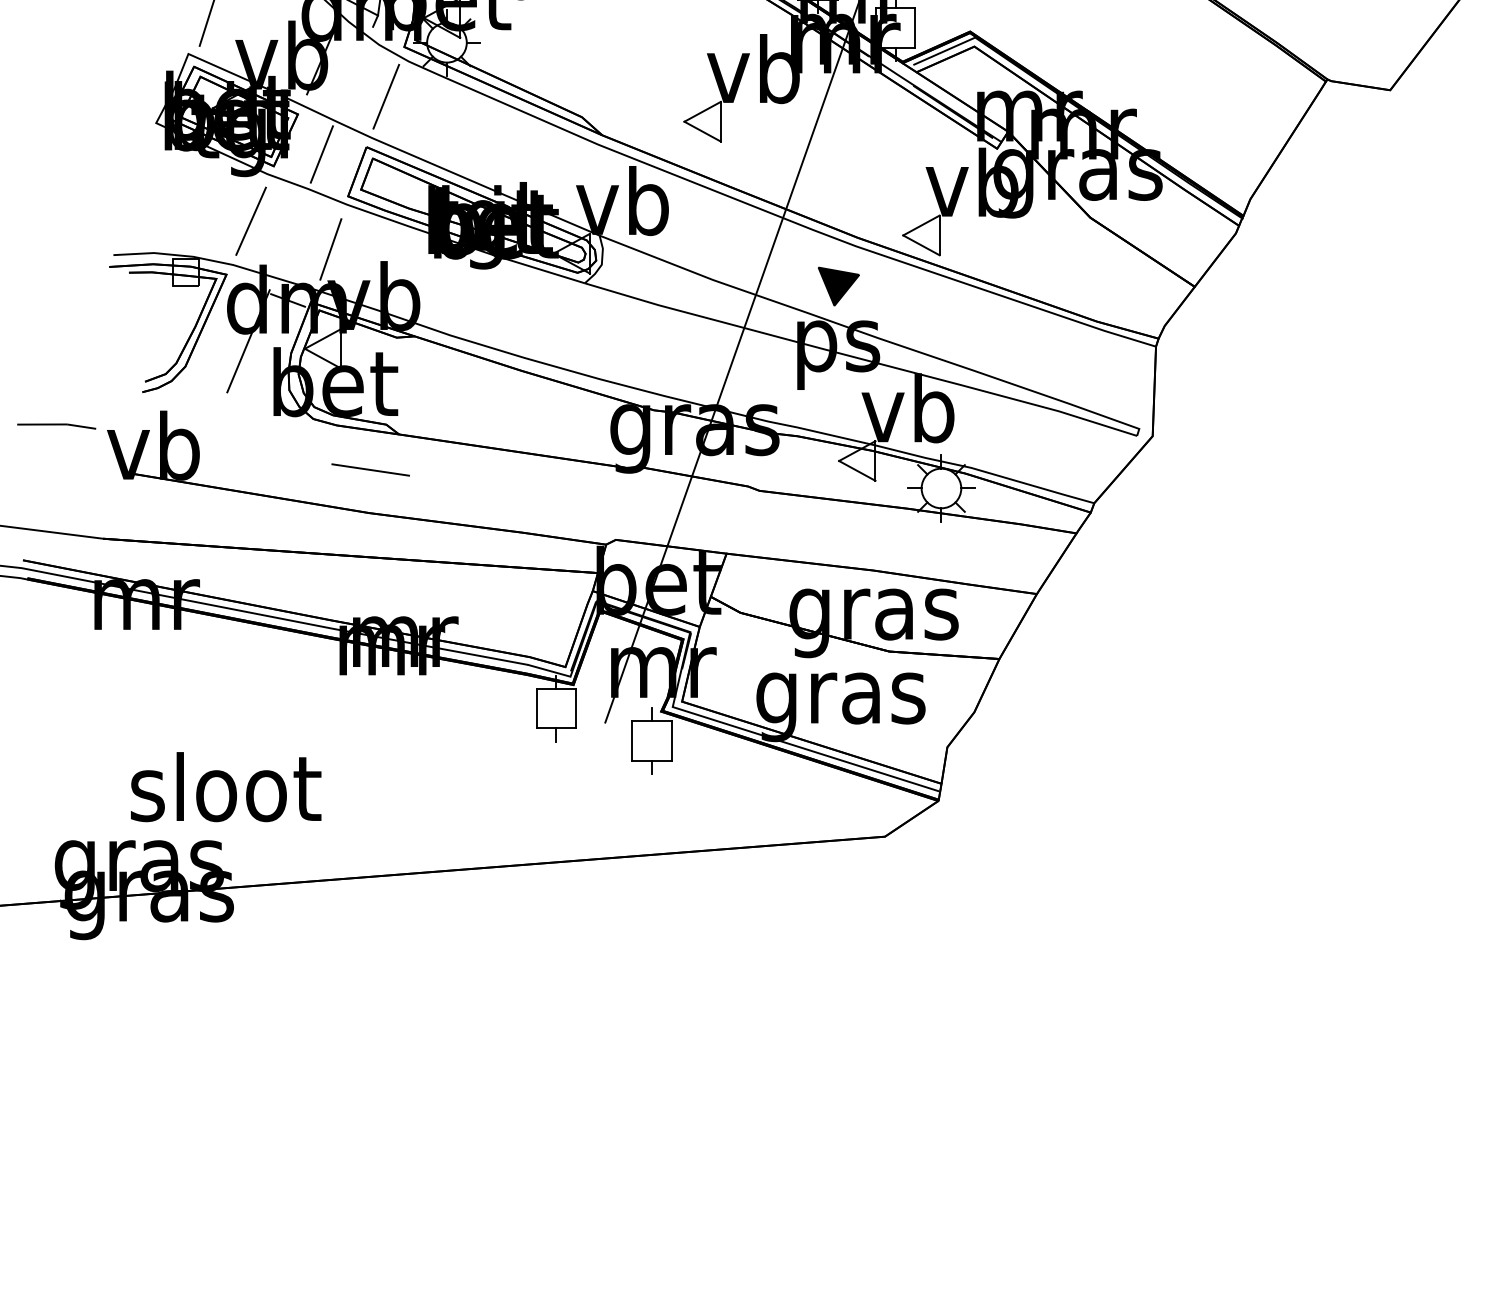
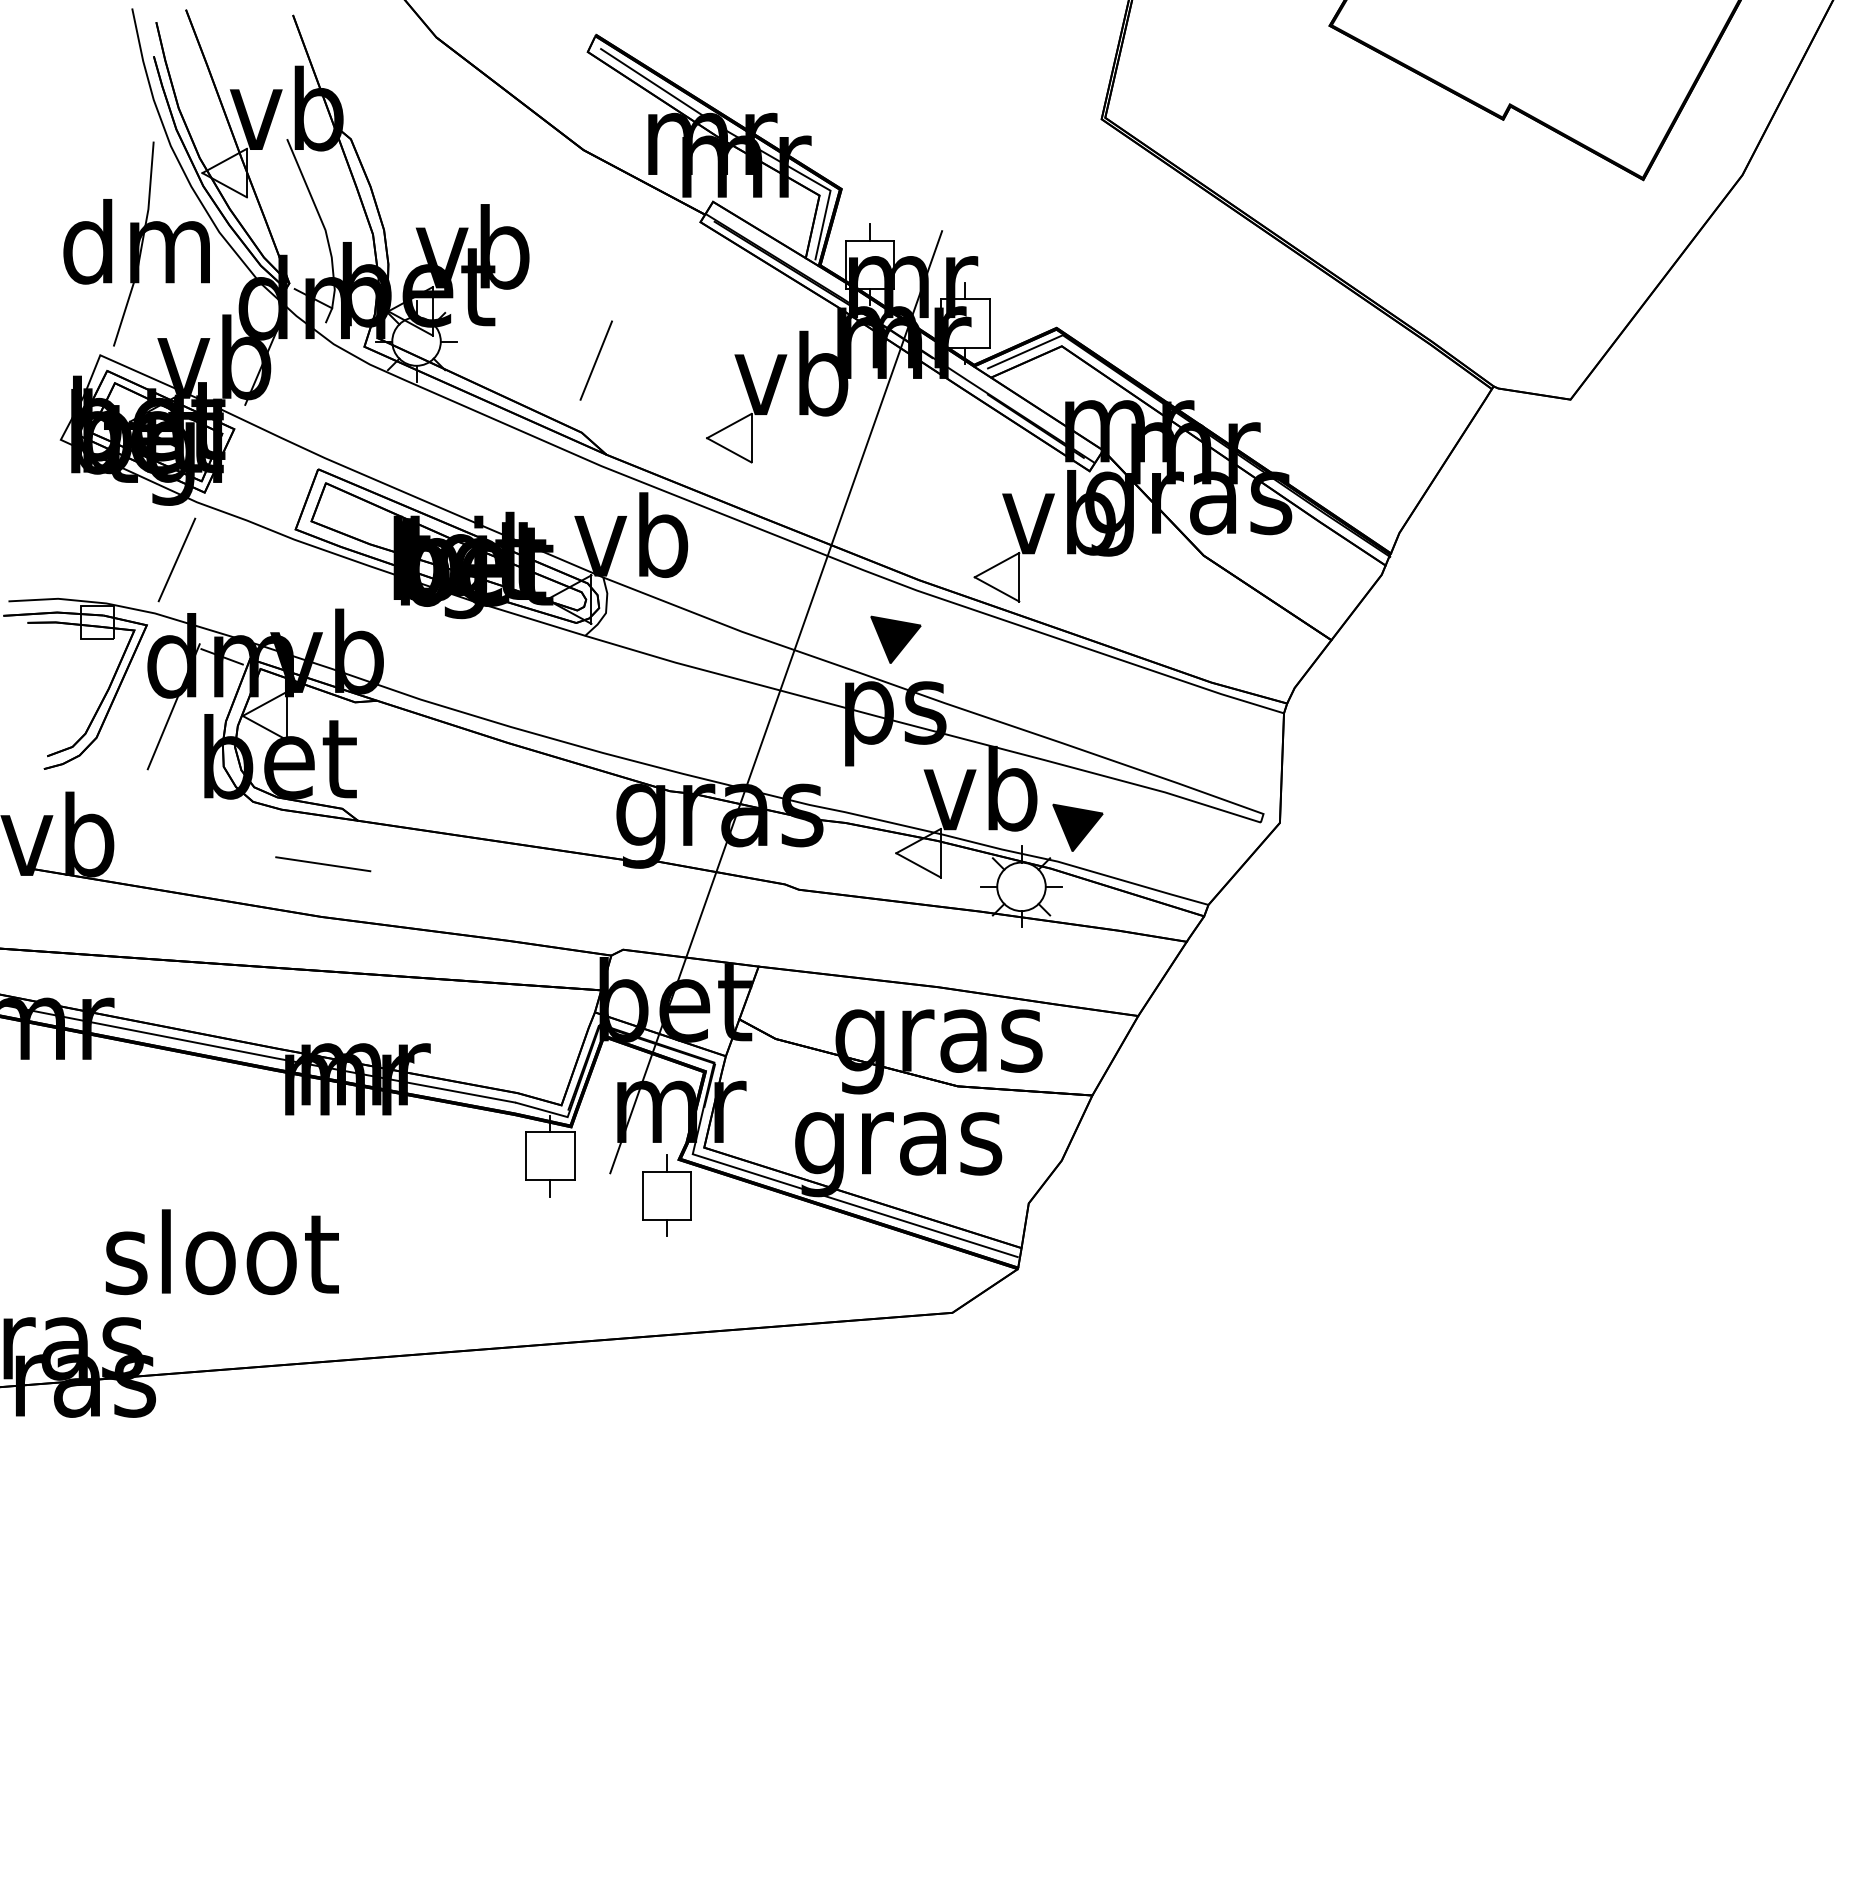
line: (385, 96) -> (595, 360), moved
line: (321, 153) -> (263, 477), removed
line: (330, 249) -> (274, 594), removed
part: (987, 439) -> (1077, 827), added
text: (225, 787) -> (221, 1252), moved

